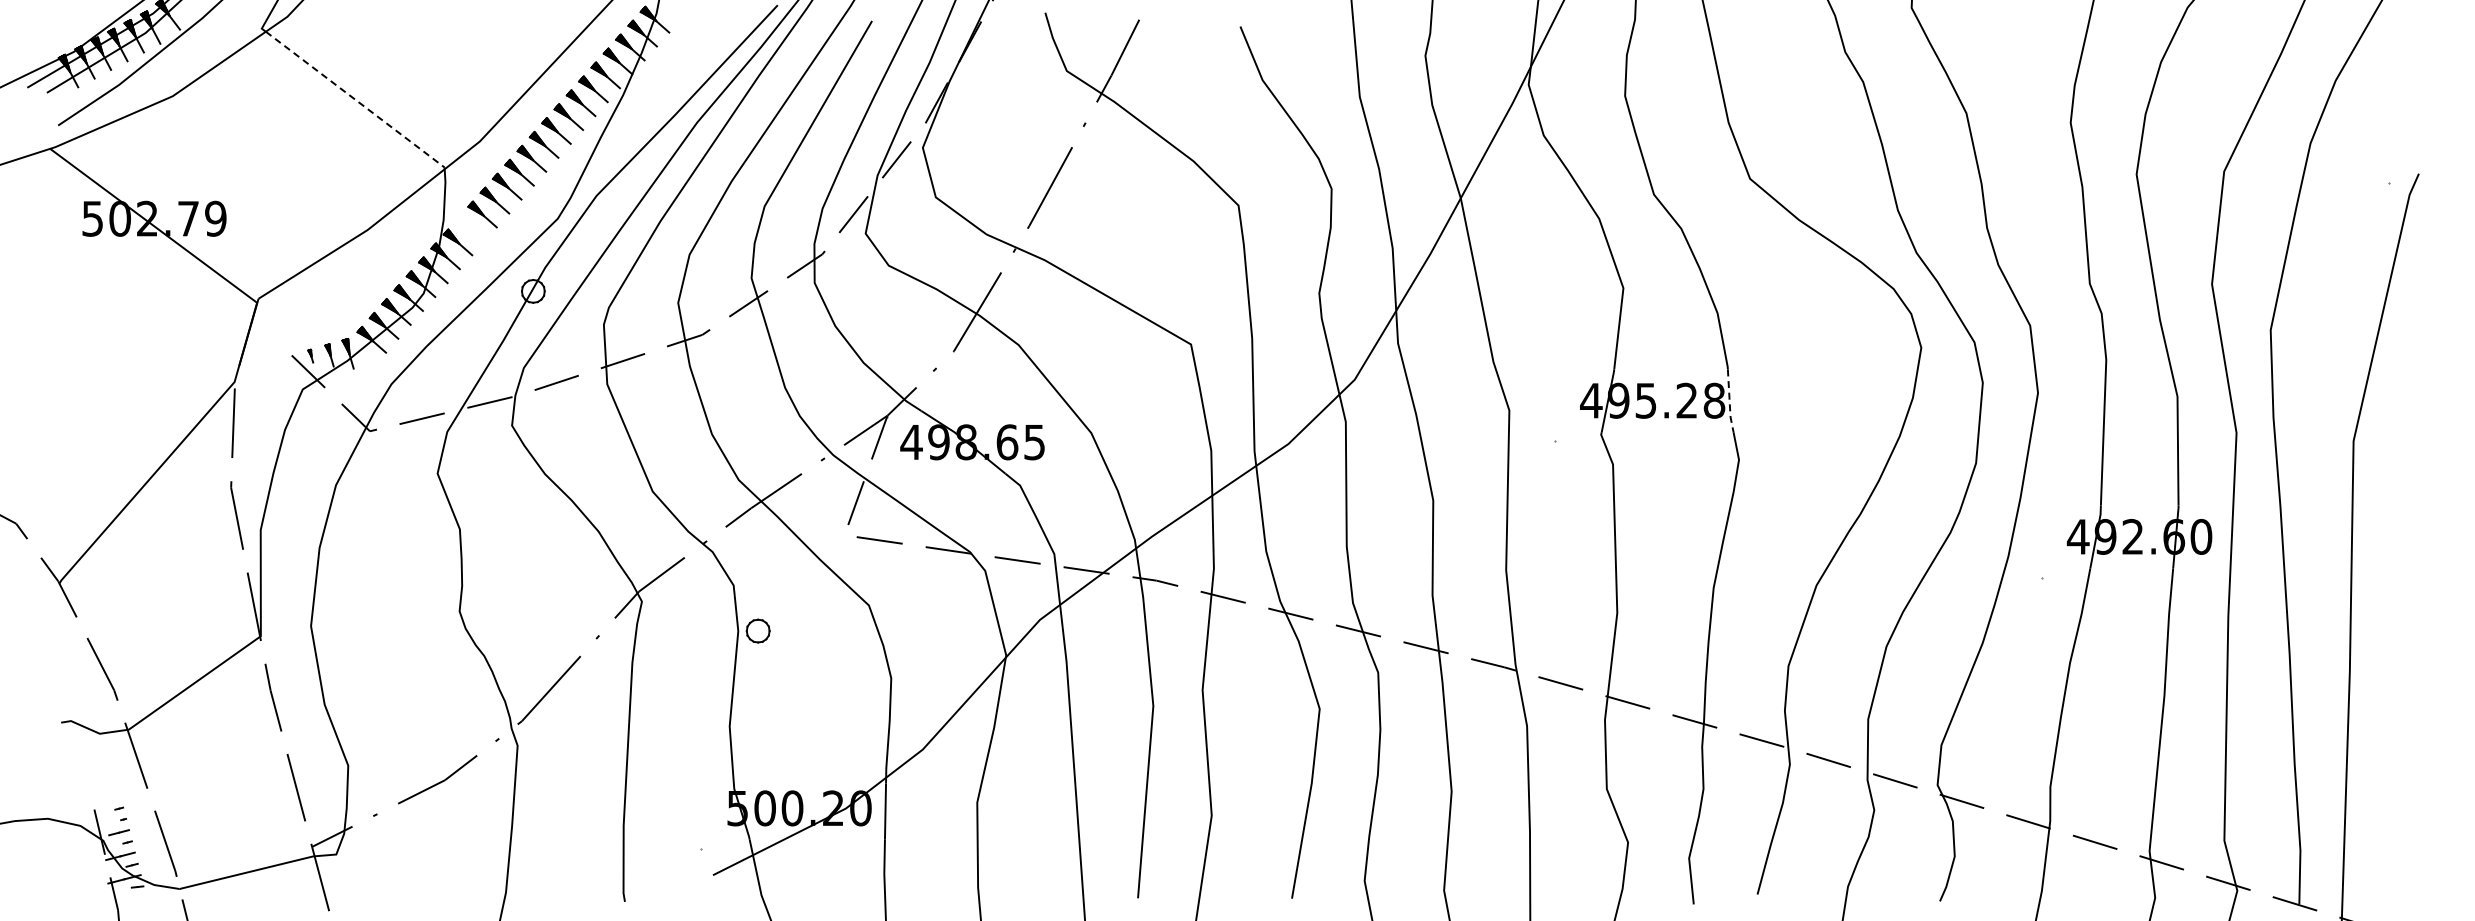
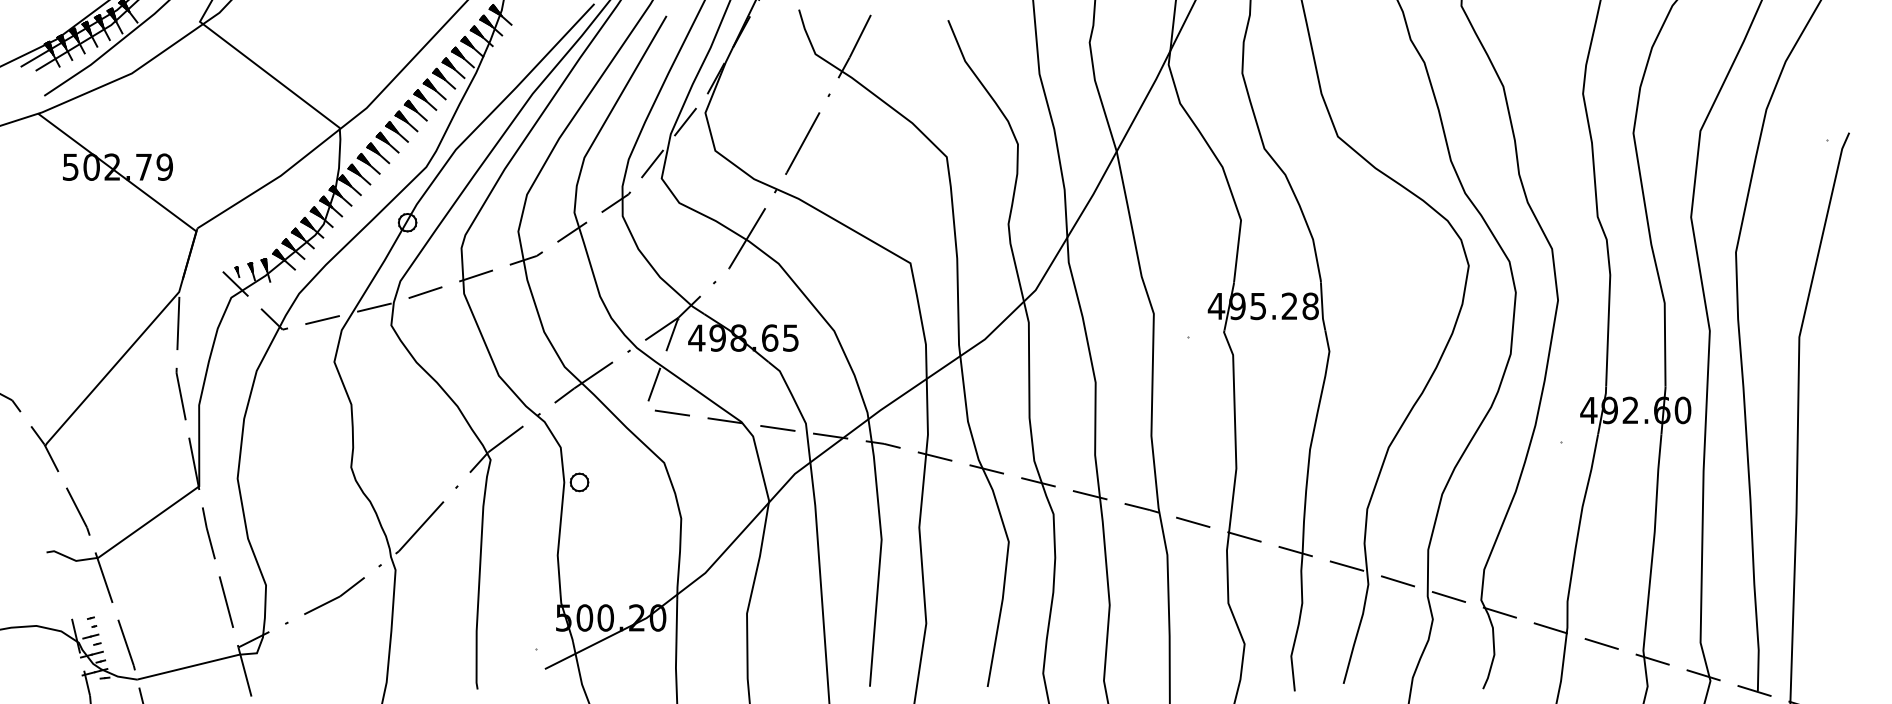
line: (356, 100) -> (272, 76), dashed -> solid
part: (470, 228) -> (359, 174), added
line: (1729, 402) -> (1322, 307), dashed -> solid

